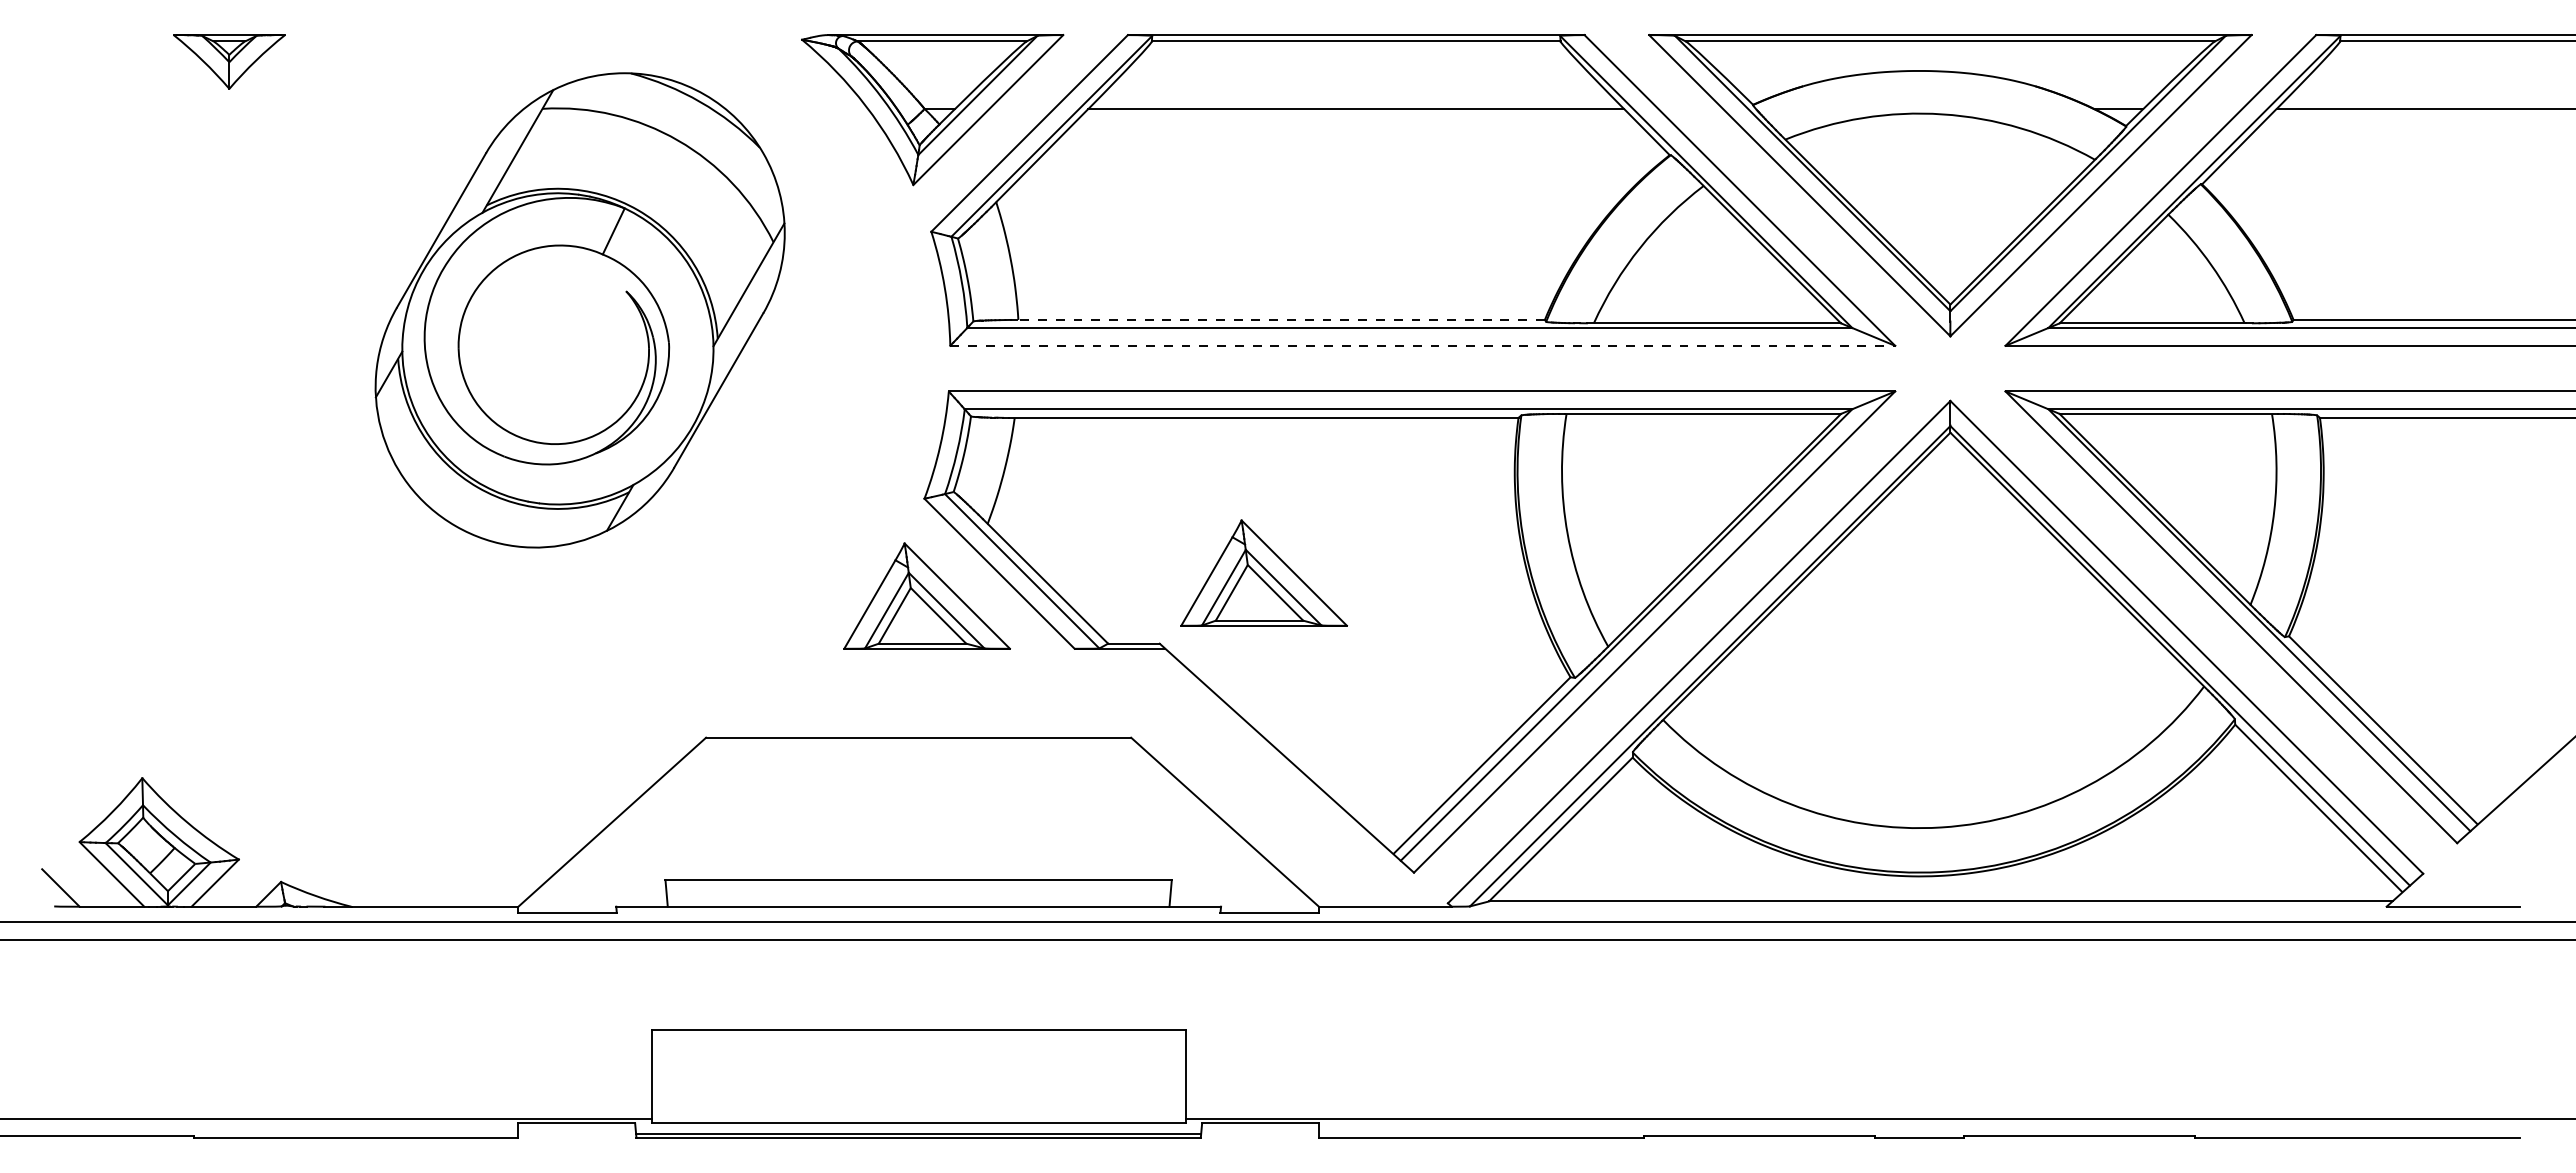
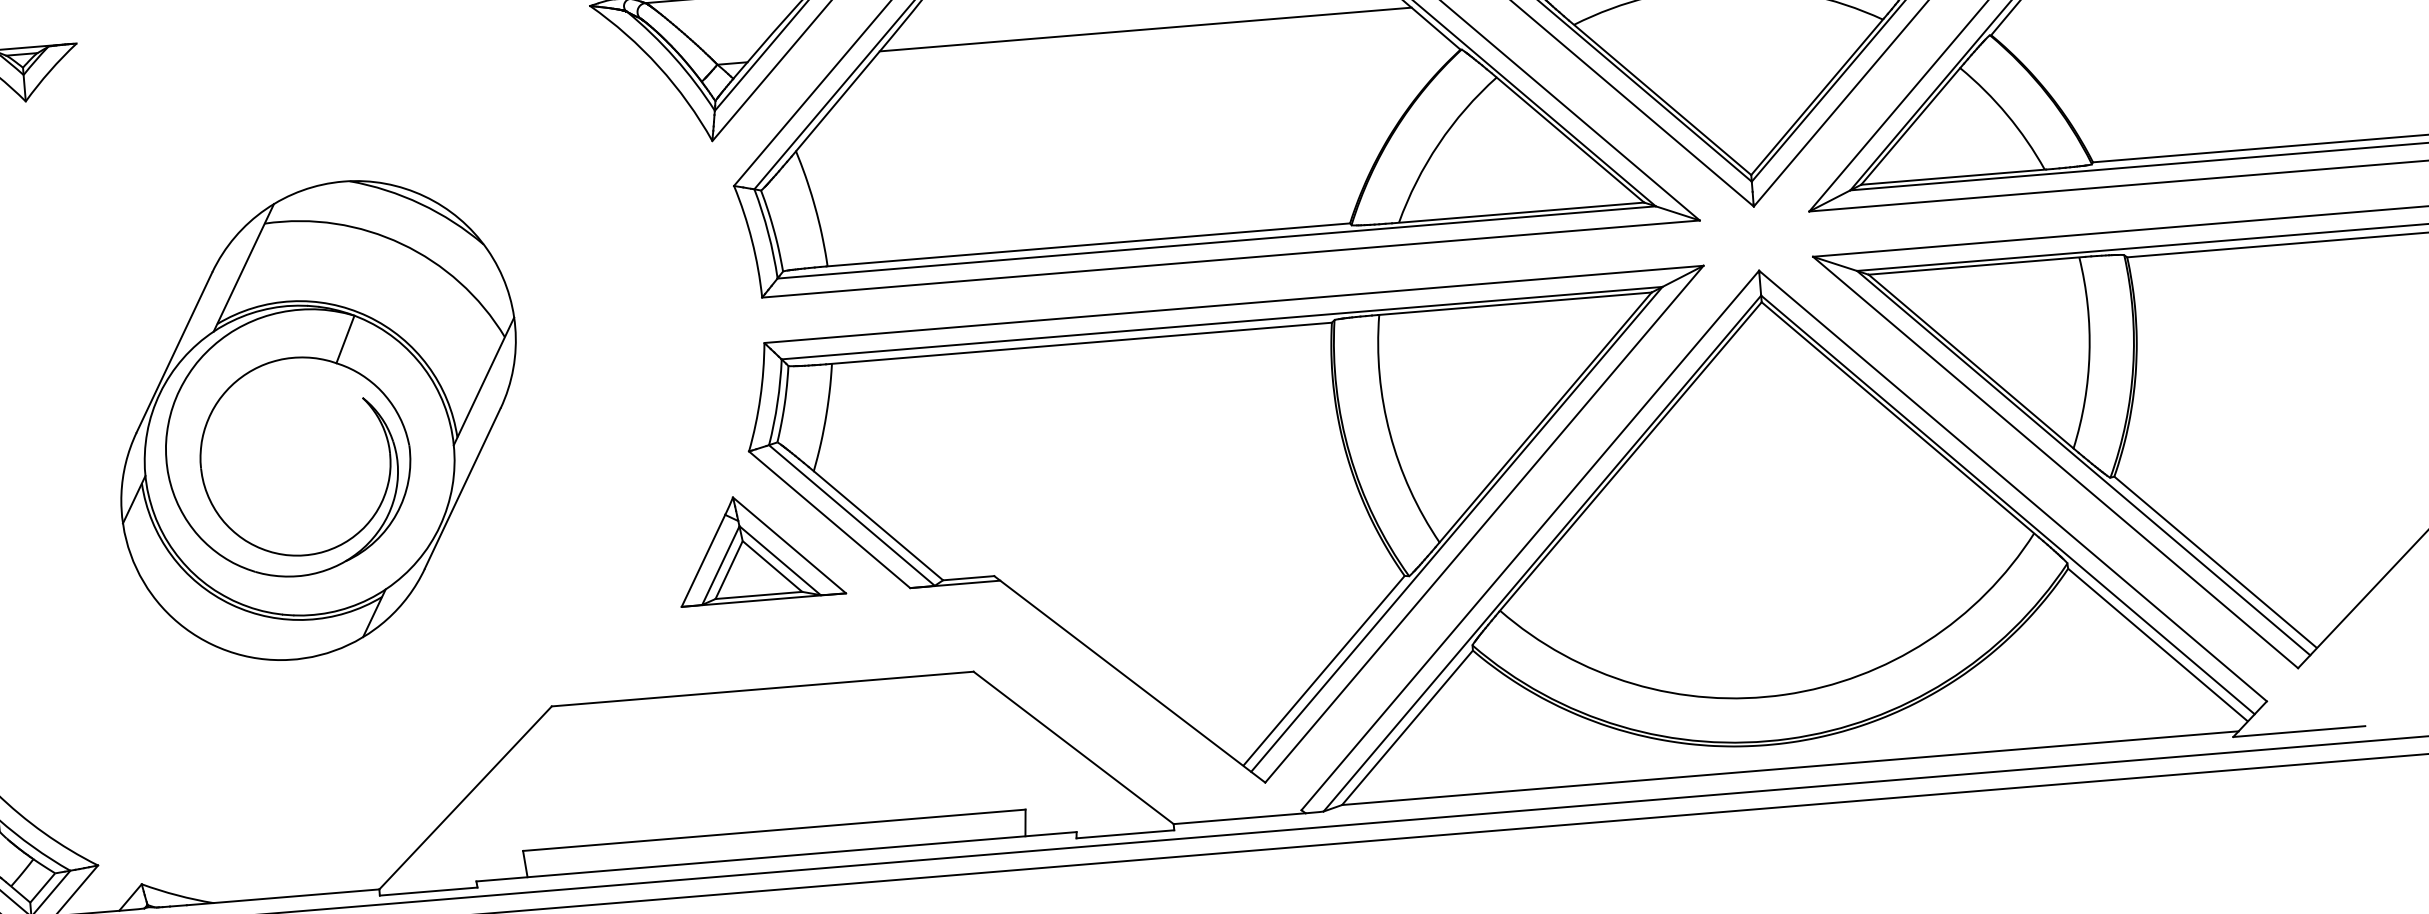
part: (579, 310) -> (317, 420), moved
line: (1281, 319) -> (1088, 244), dashed -> solid
line: (1423, 345) -> (1231, 258), dashed -> solid
part: (1263, 572) -> (1091, 496), removed

